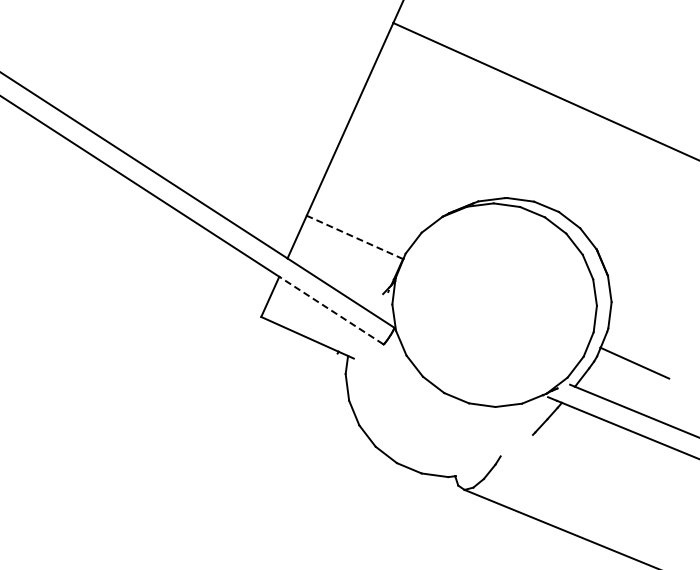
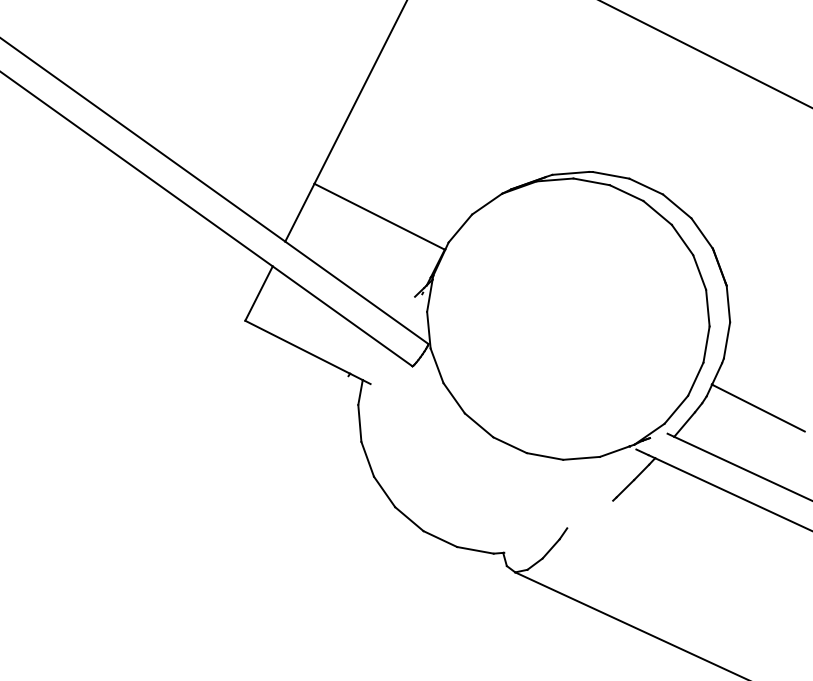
line: (354, 237) -> (379, 216), dashed -> solid
line: (331, 310) -> (342, 316), dashed -> solid

